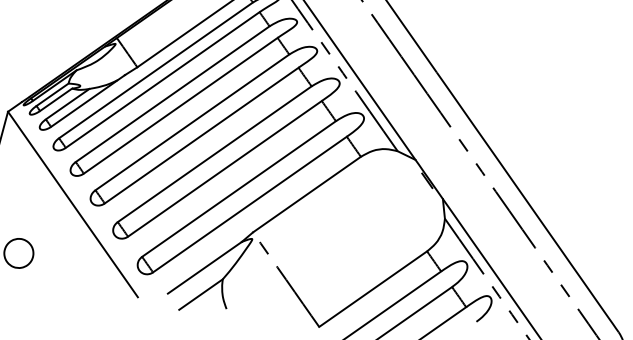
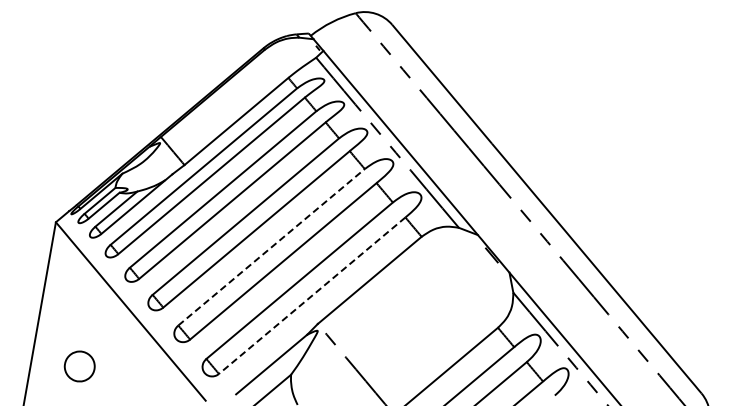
line: (214, 154) -> (271, 247), solid -> dashed
line: (250, 204) -> (312, 295), solid -> dashed

